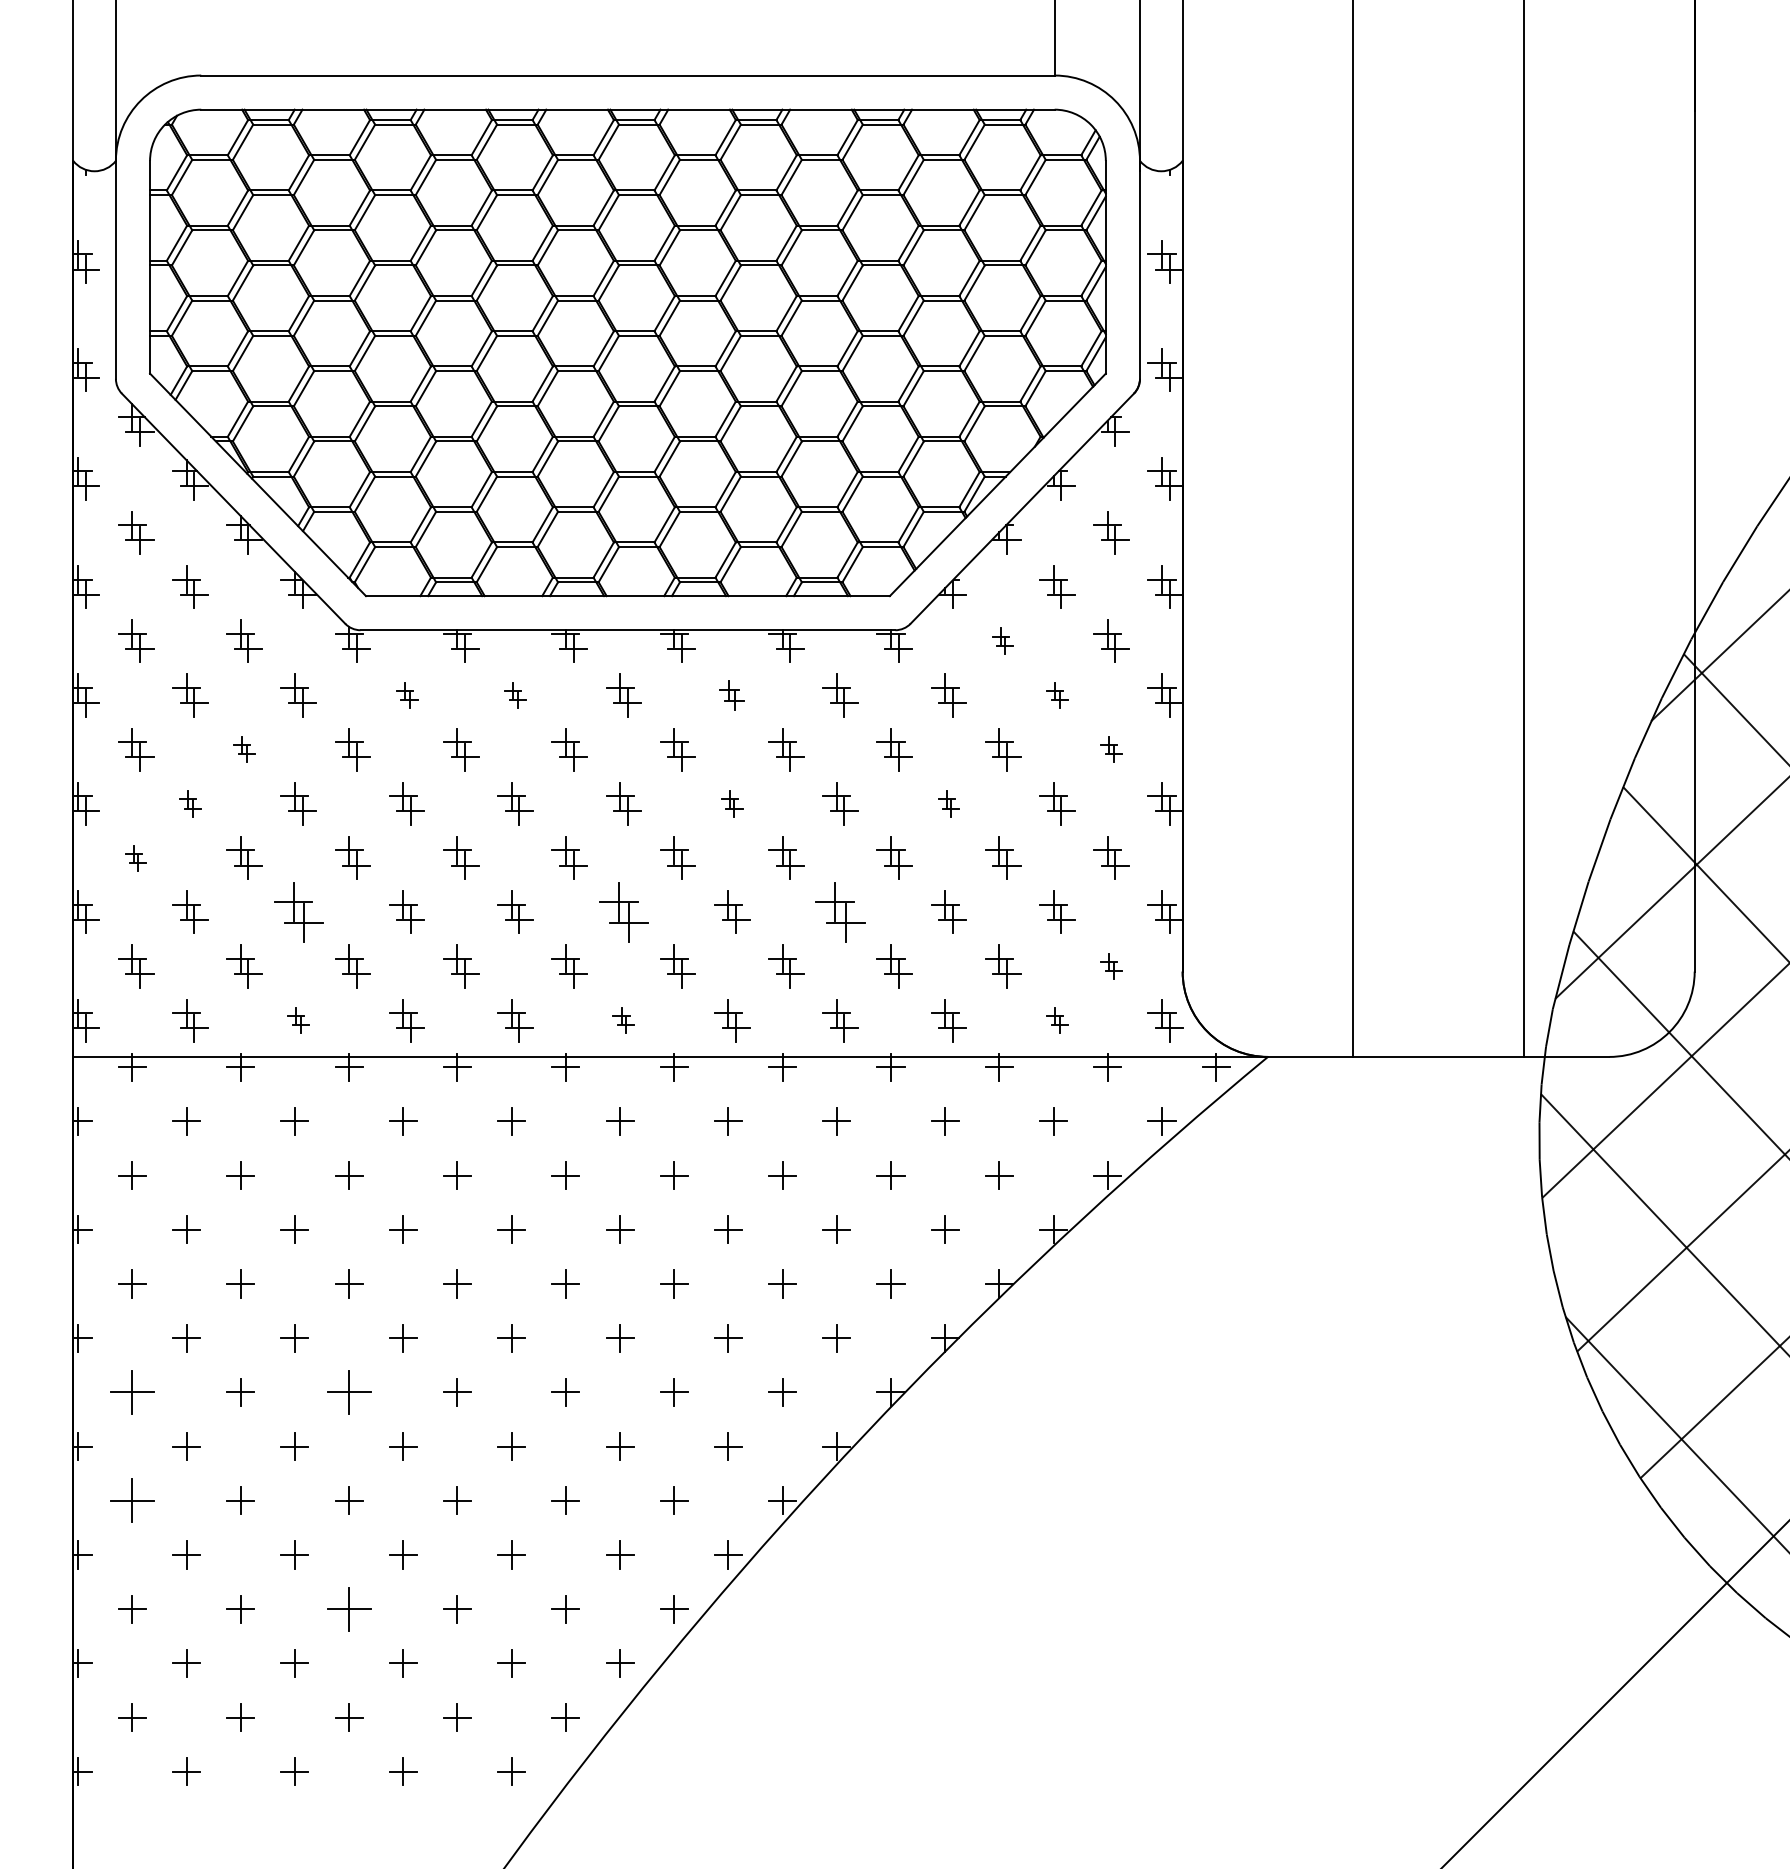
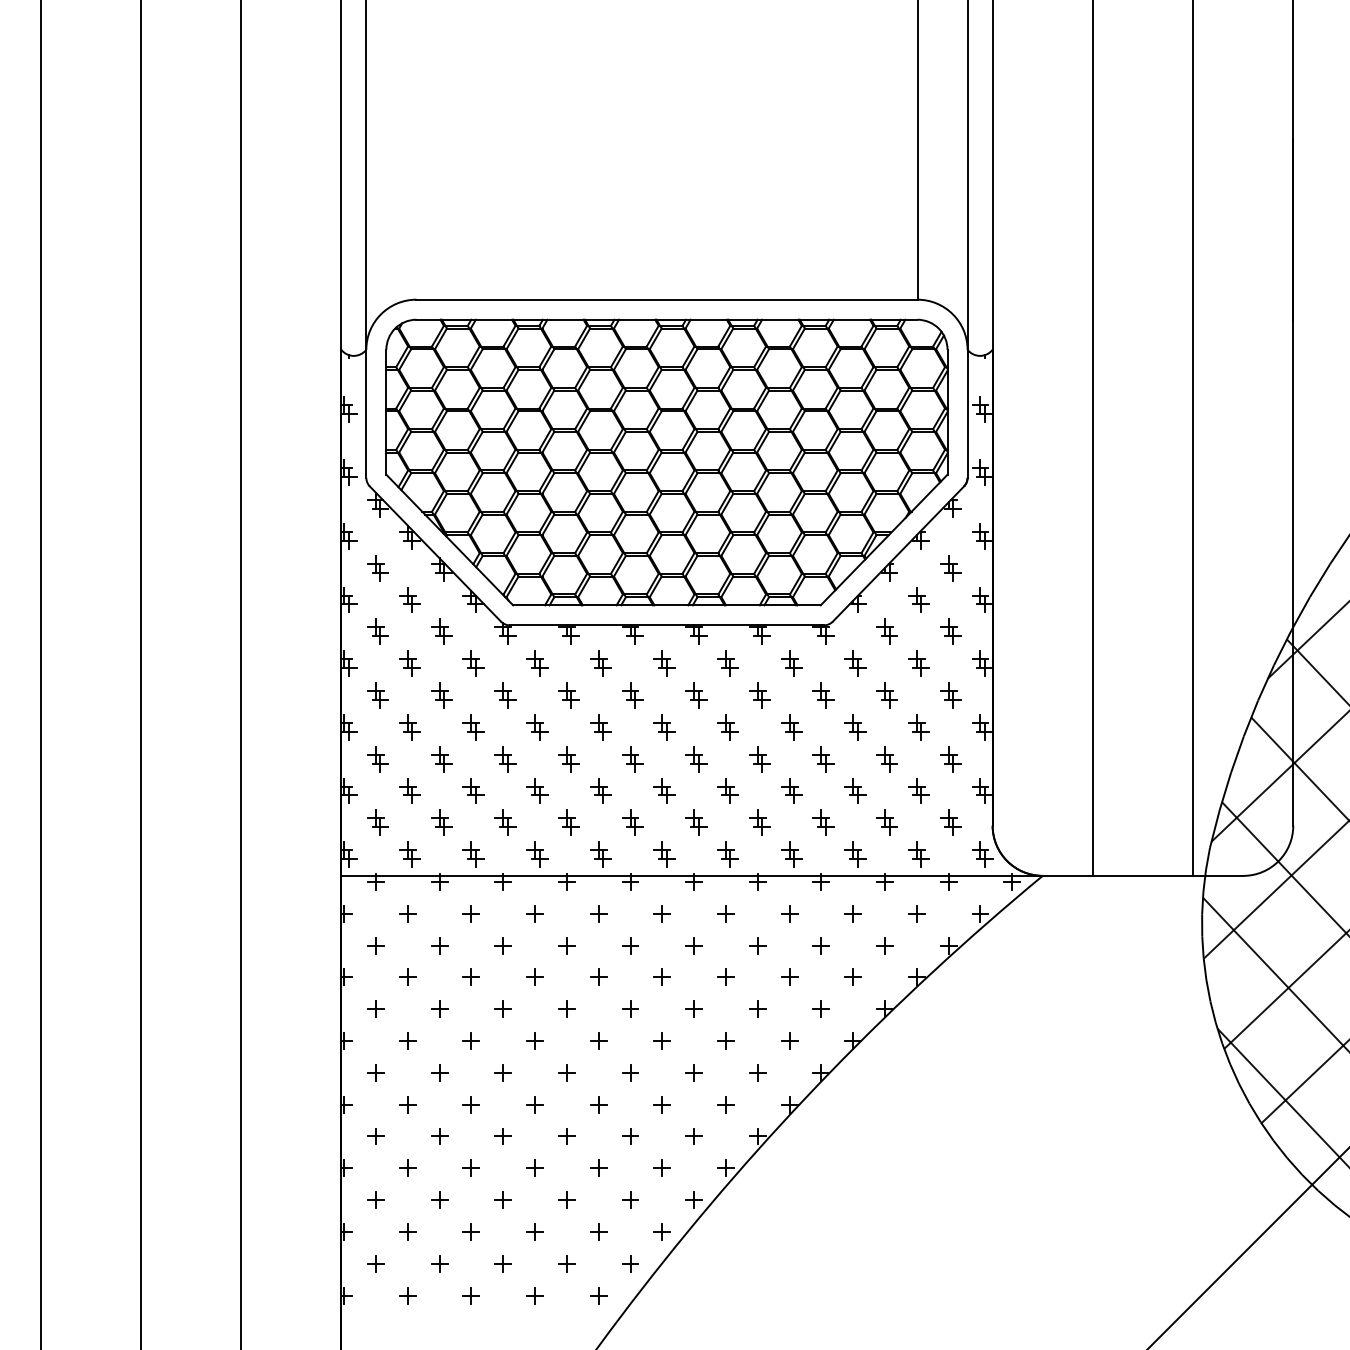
part: (1001, 640) -> (886, 631), size x1.67
part: (407, 695) -> (537, 663), size x1.67
part: (514, 695) -> (600, 663), size x1.67
part: (731, 695) -> (727, 663), size x1.43
part: (1056, 695) -> (918, 663), size x1.67
part: (243, 749) -> (441, 695), size x1.67
part: (1110, 749) -> (950, 695), size x1.67
part: (189, 804) -> (409, 727), size x1.67
part: (731, 804) -> (727, 727), size x1.67
part: (949, 804) -> (855, 727), size x1.67
part: (134, 858) -> (377, 759), size x1.67
part: (298, 911) -> (473, 790), size x0.71
part: (623, 911) -> (664, 790), size x0.71
part: (840, 911) -> (791, 790), size x0.71
part: (1110, 965) -> (950, 822), size x1.67
part: (298, 1020) -> (473, 854), size x1.67
part: (623, 1020) -> (664, 854), size x1.67
part: (1056, 1020) -> (918, 854), size x1.67
part: (131, 1391) -> (375, 1072), size x0.62
part: (347, 1391) -> (502, 1072), size x0.62
part: (131, 1500) -> (375, 1136), size x0.62
part: (347, 1608) -> (502, 1199), size x0.62

